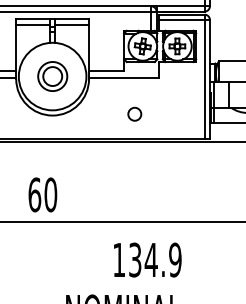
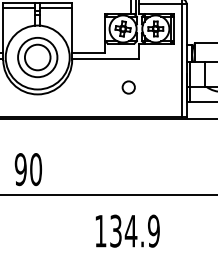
part: (52, 76) -> (37, 57), size x1.43
circle: (134, 113) -> (128, 86), moved
text: (34, 194) -> (20, 169), 60 -> 90

